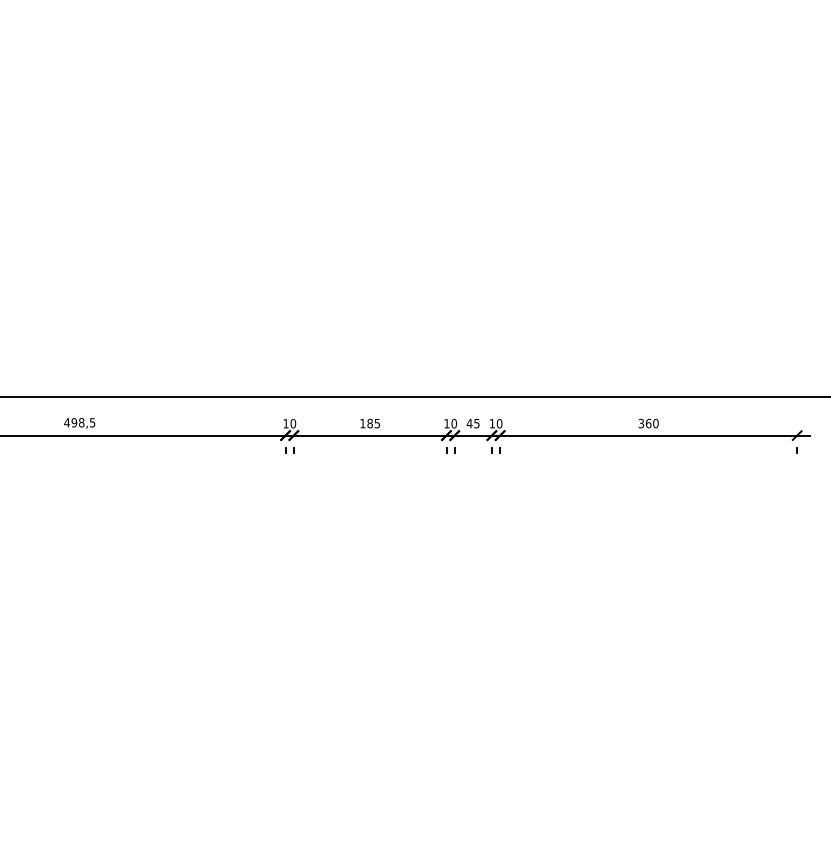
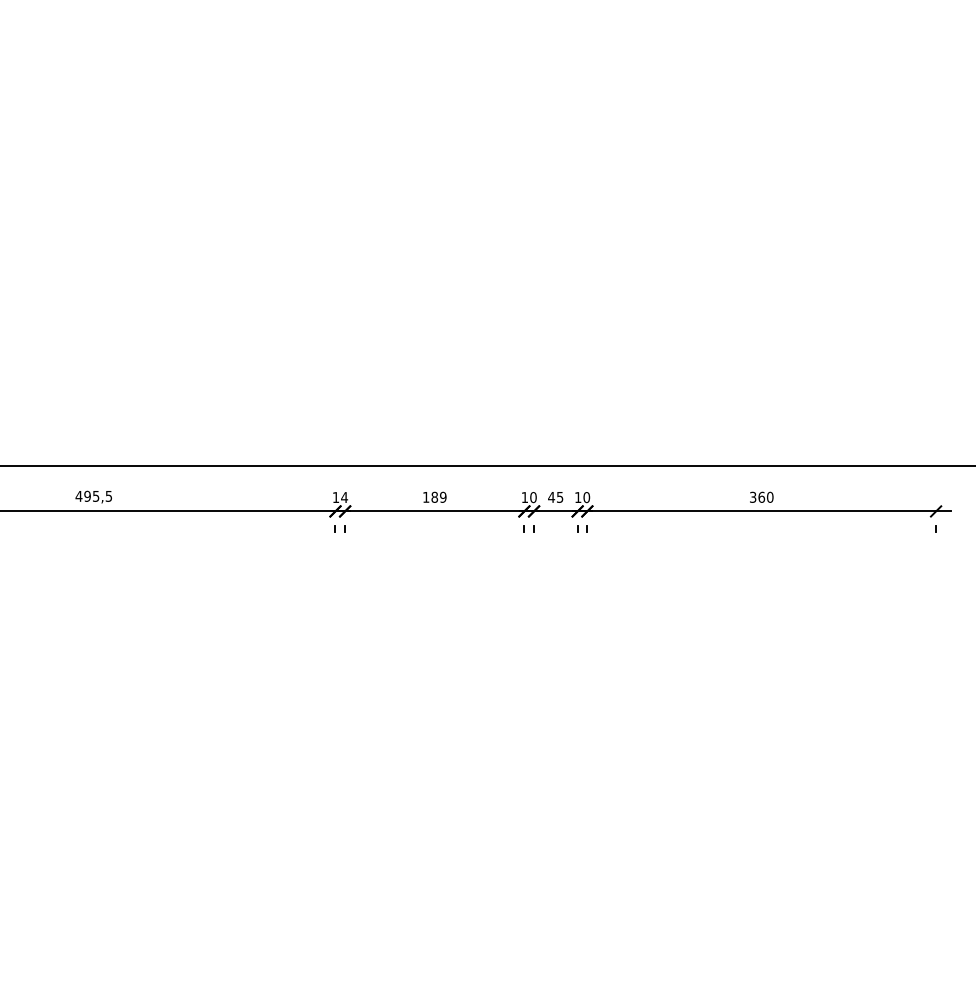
text: (81, 422) -> (95, 496), 498,5 -> 495,5
text: (377, 422) -> (443, 496), 185 -> 189
text: (293, 423) -> (344, 497), 10 -> 14

